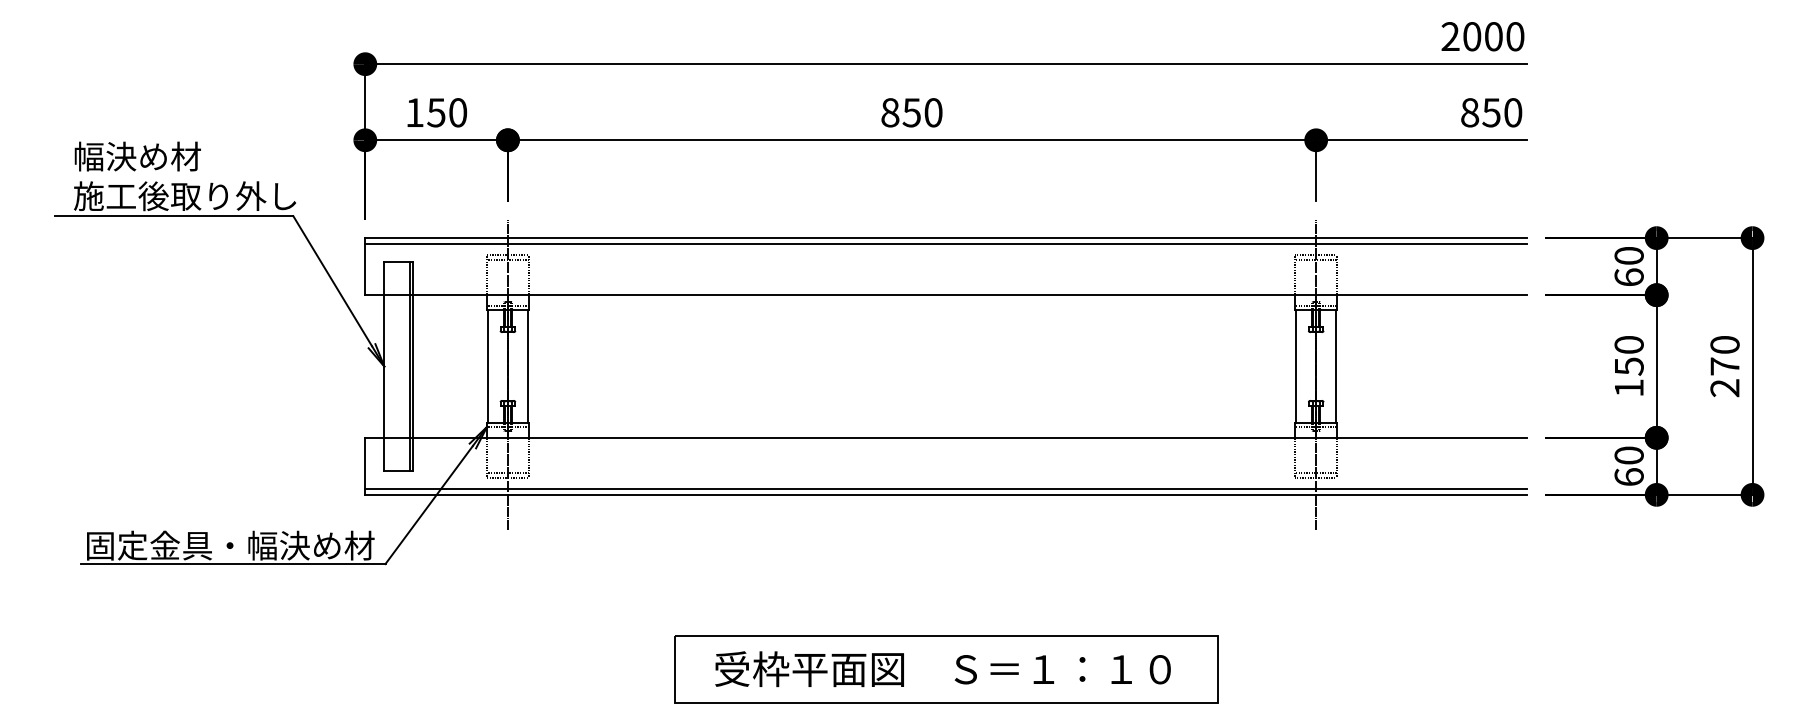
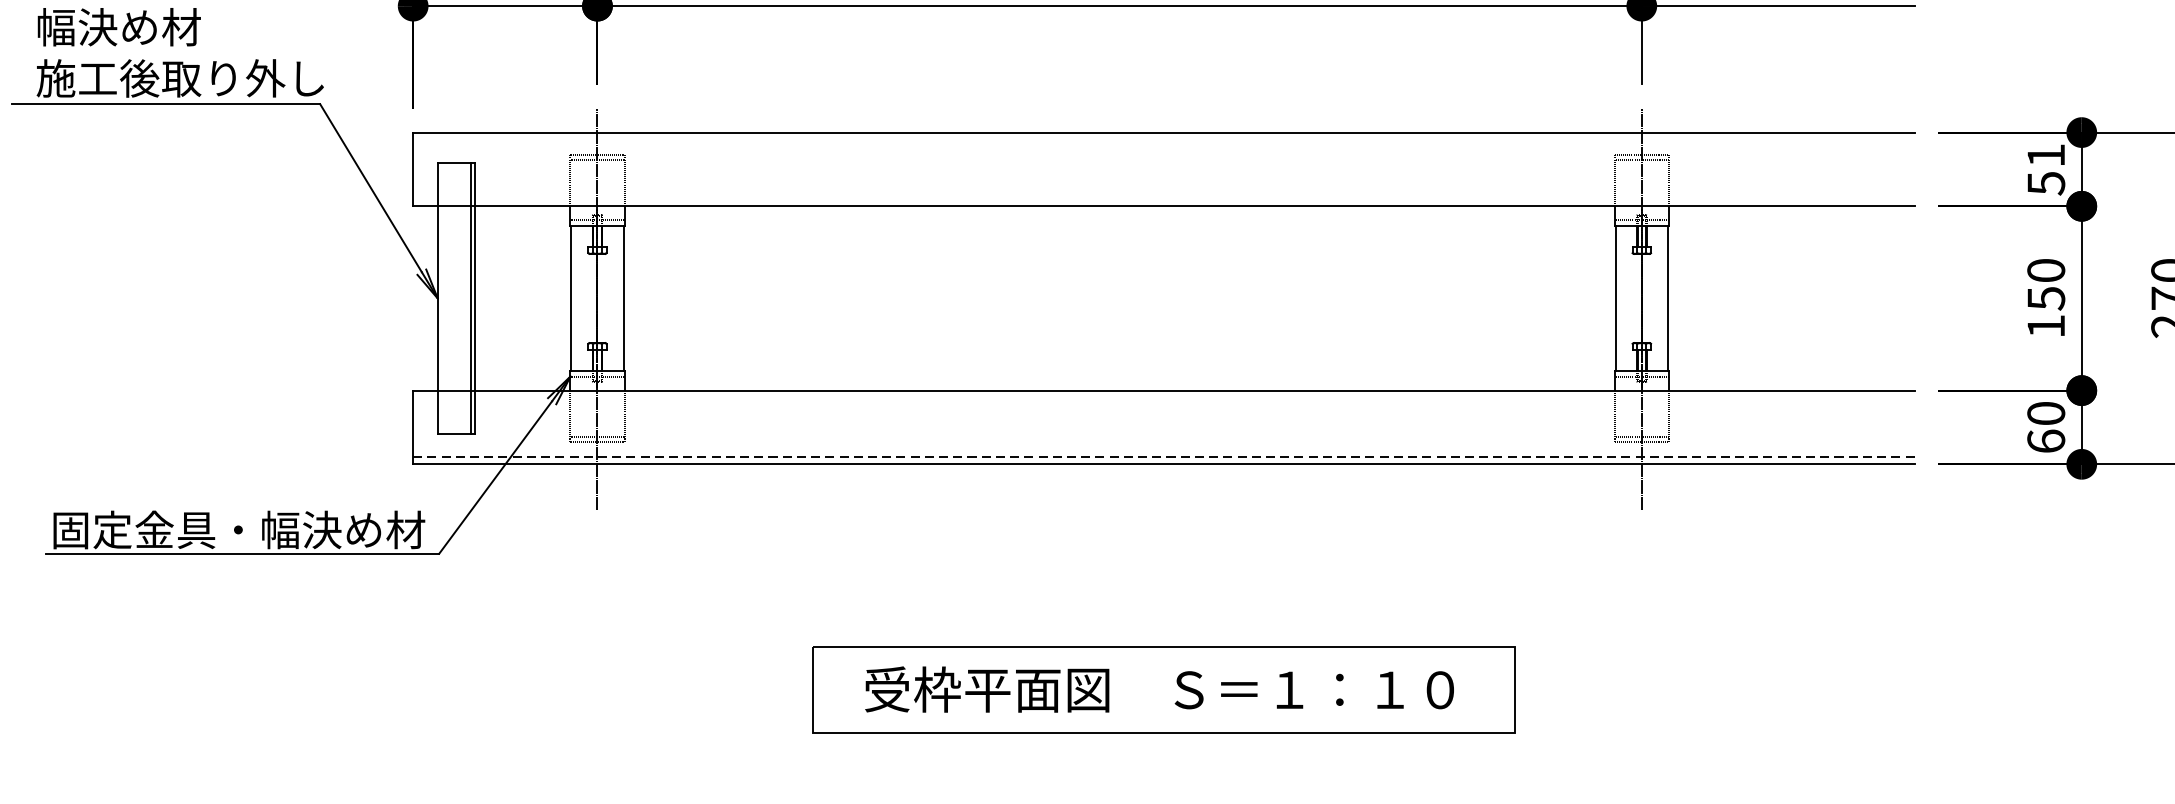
line: (946, 243) -> (1164, 139), removed
text: (1628, 266) -> (2045, 169), 60 -> 51
line: (946, 489) -> (1164, 457), solid -> dashed

